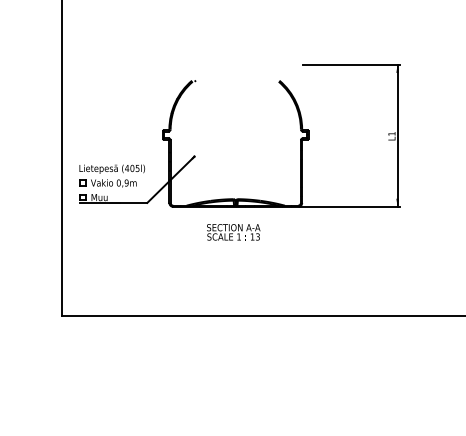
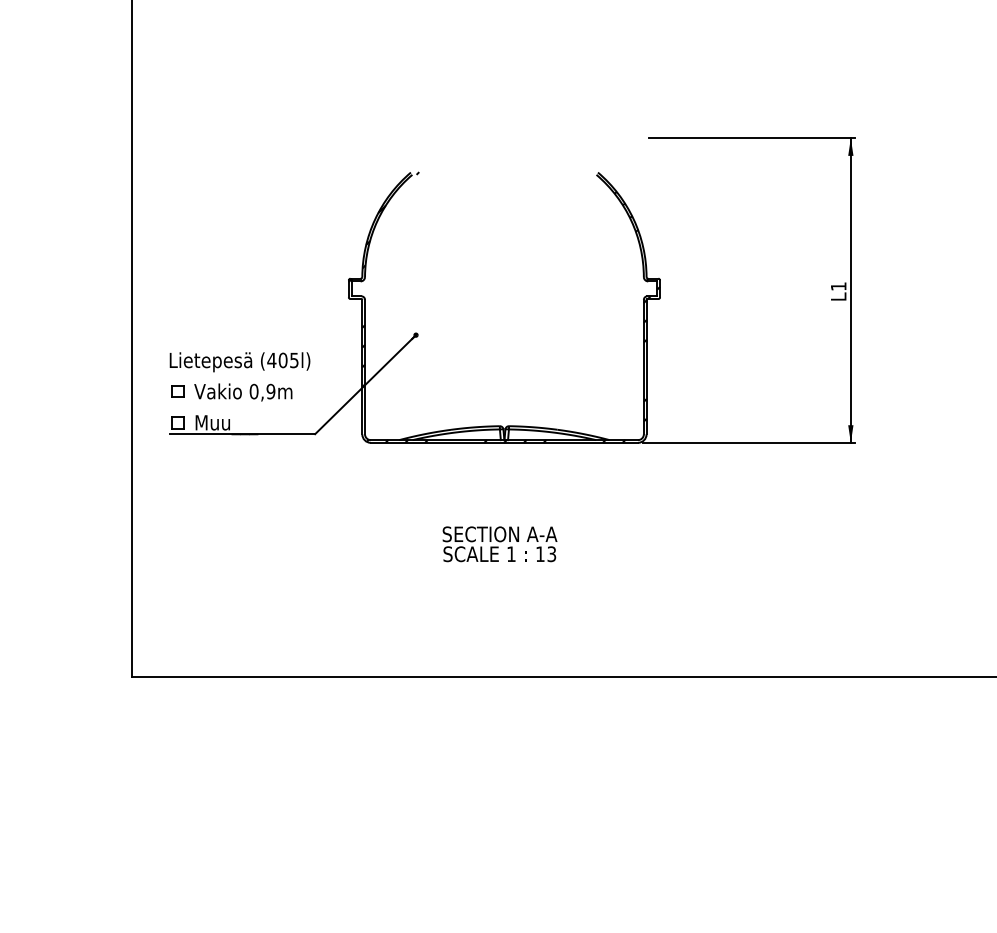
text: (233, 232) -> (499, 544), moved

